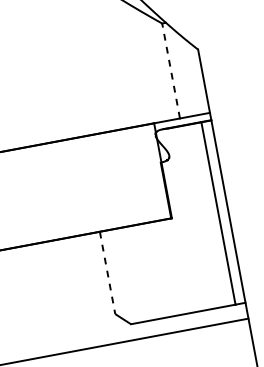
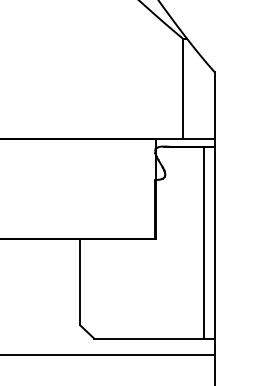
line: (171, 70) -> (183, 88), dashed -> solid
line: (107, 273) -> (80, 282), dashed -> solid

